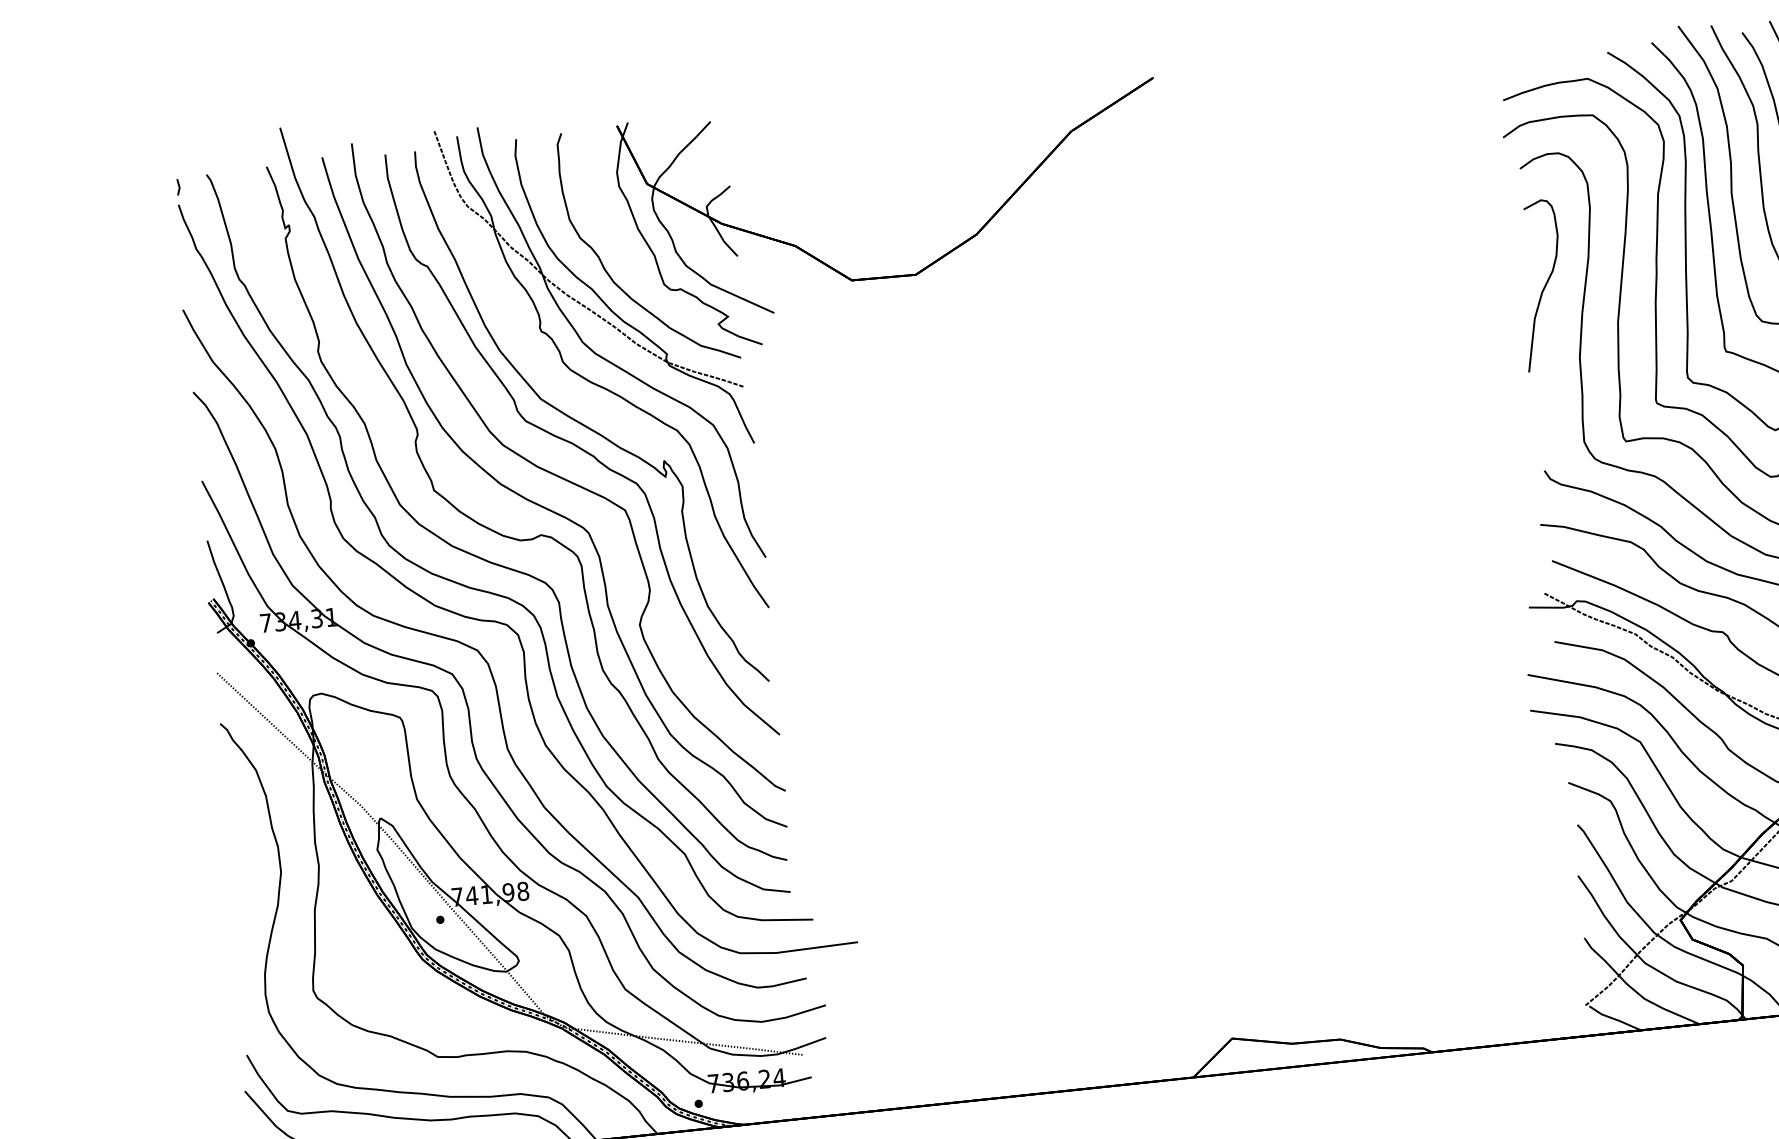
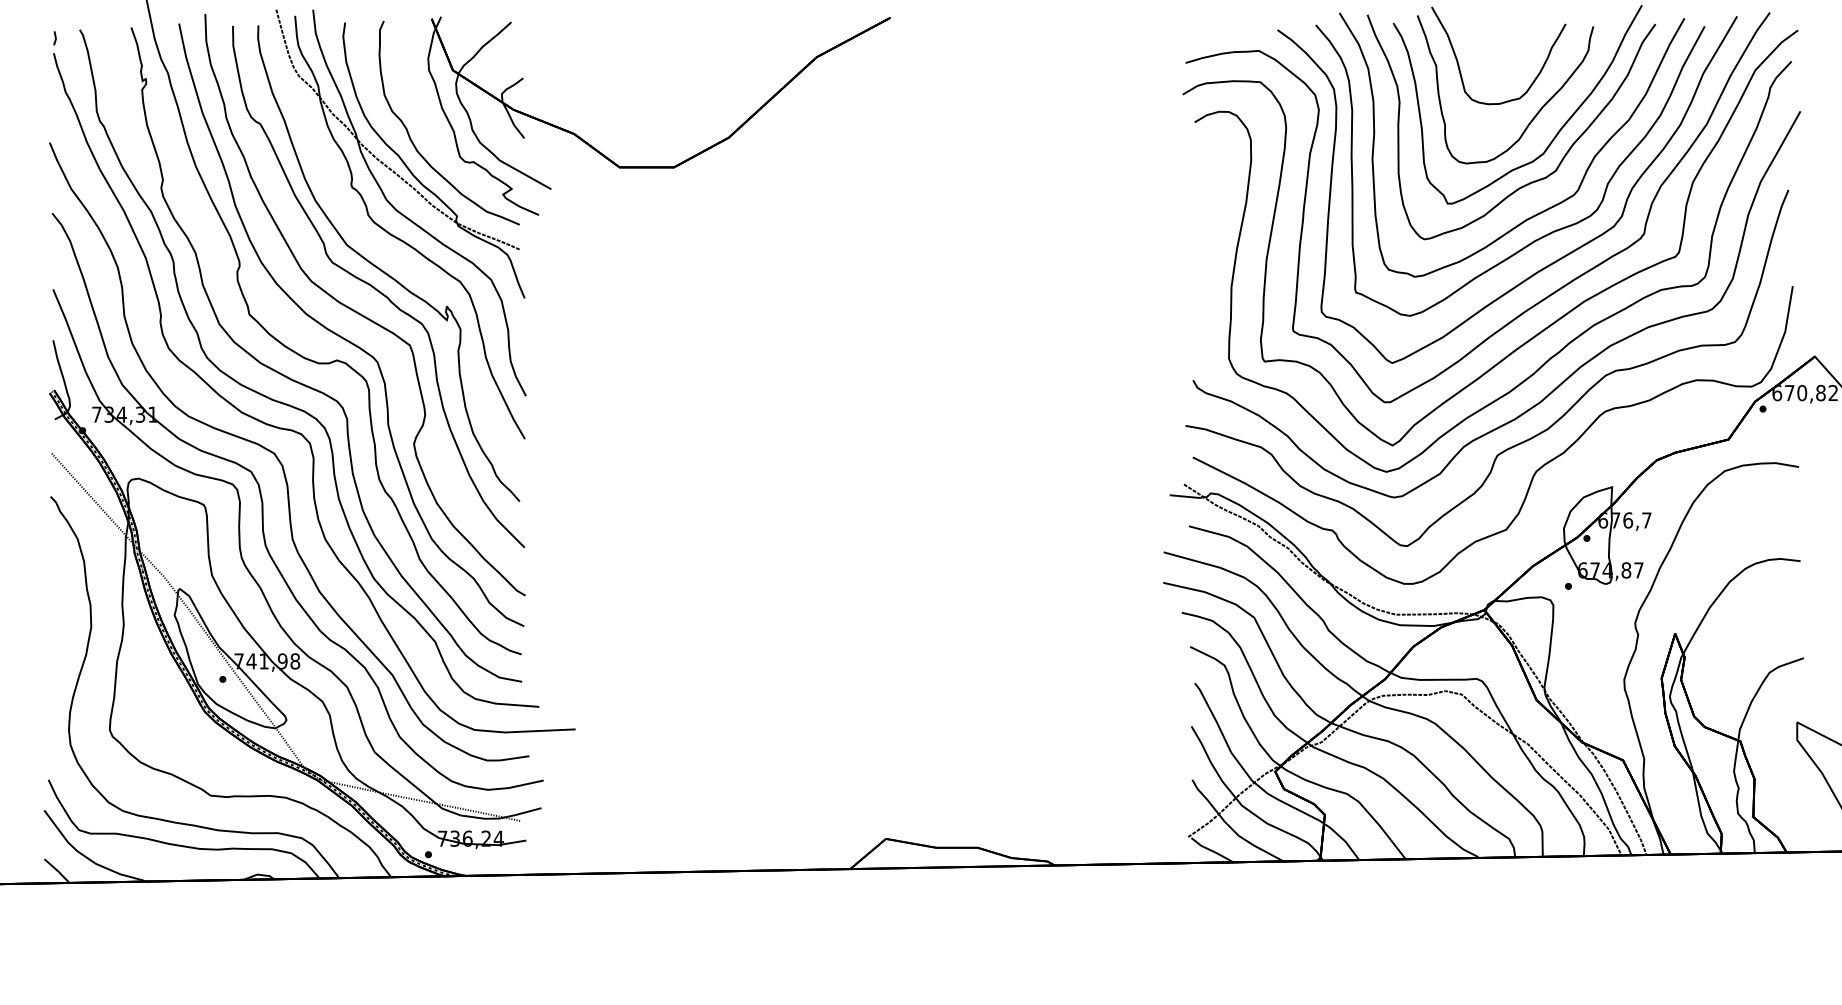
curve: (1544, 285) -> (1206, 223), removed

